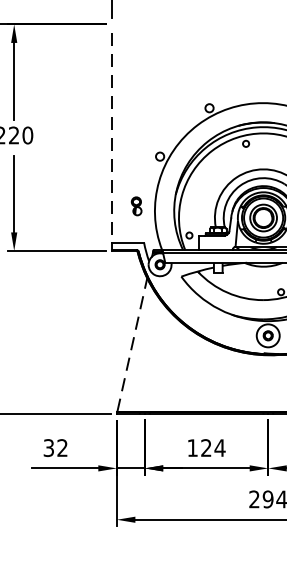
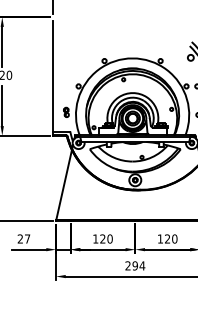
line: (112, 139) -> (53, 77), dashed -> solid
line: (133, 340) -> (64, 182), dashed -> solid
text: (54, 447) -> (23, 238), 32 -> 27
text: (218, 447) -> (109, 238), 124 -> 120

